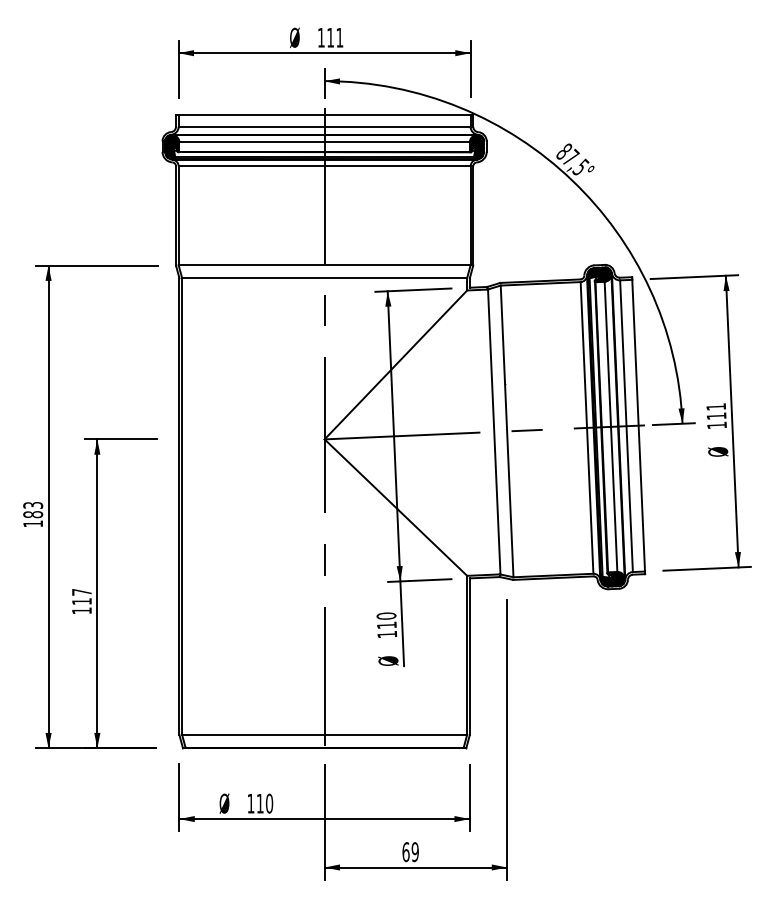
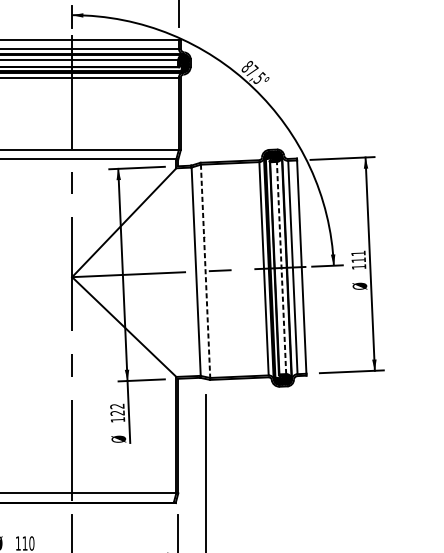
line: (610, 426) -> (281, 267), solid -> dashed
line: (507, 431) -> (205, 271), solid -> dashed
text: (386, 620) -> (117, 409), 110 -> 122

